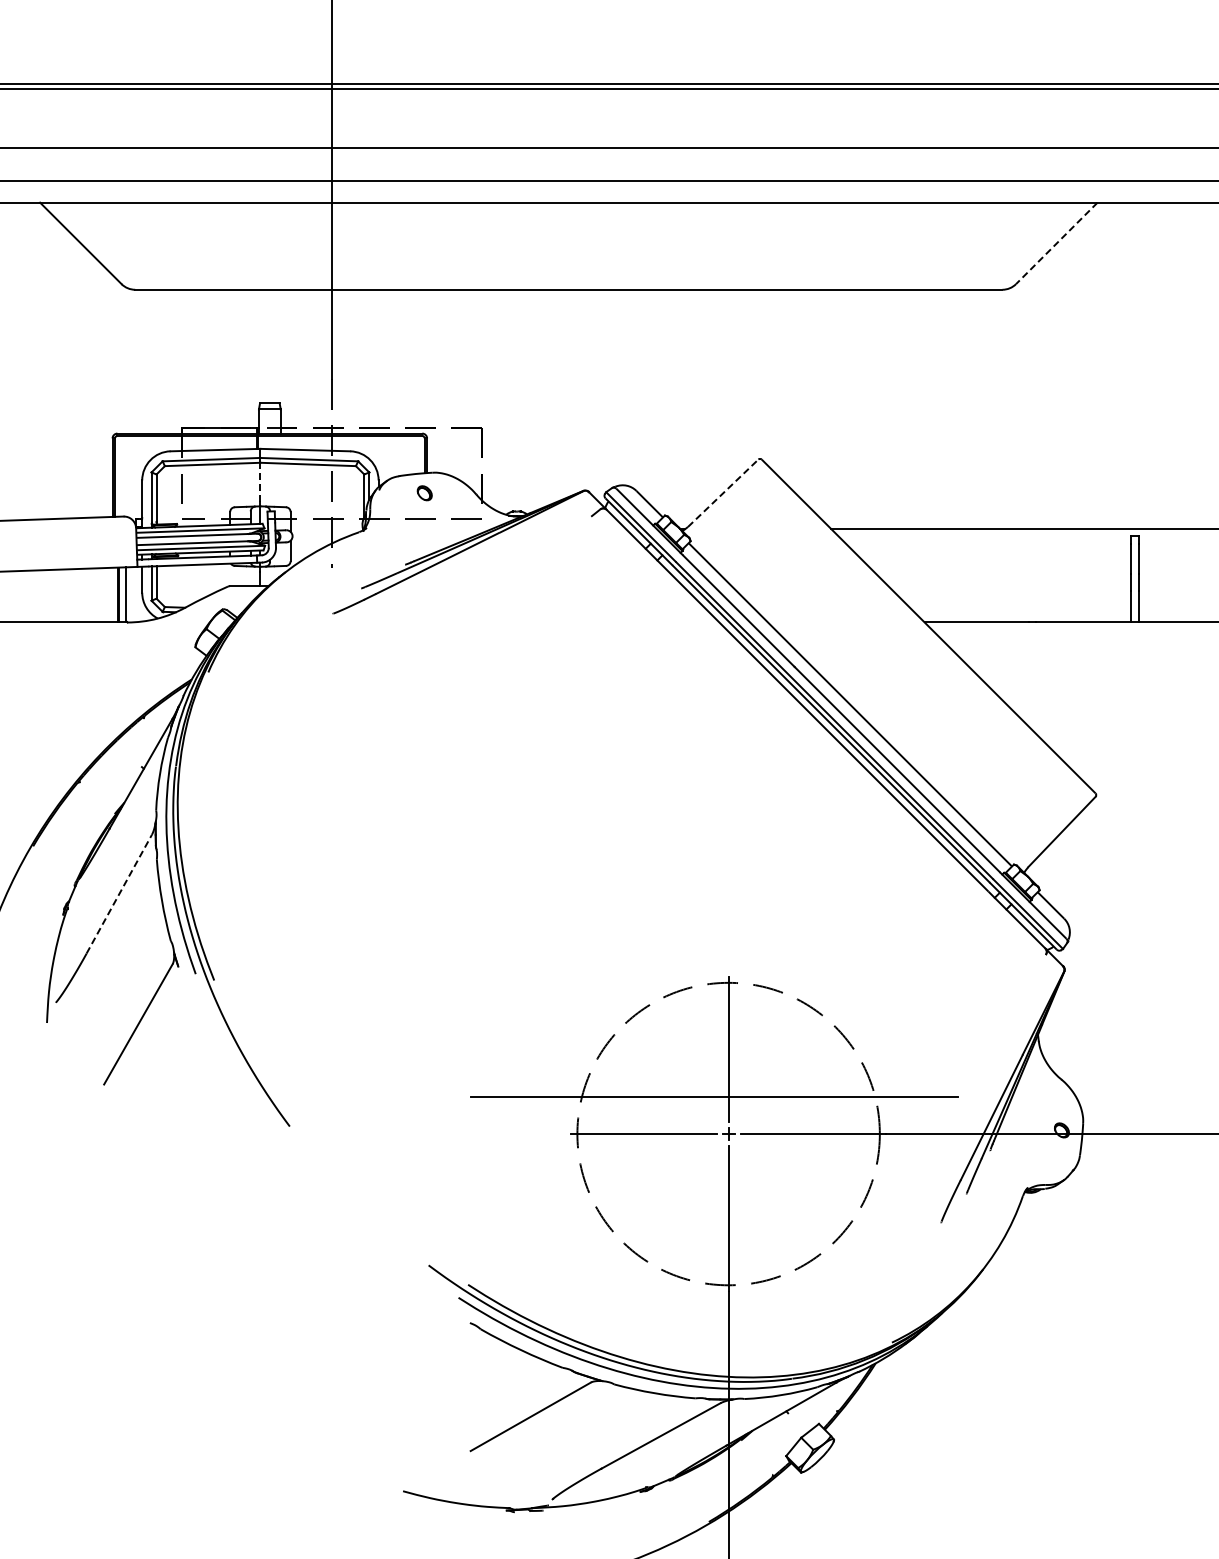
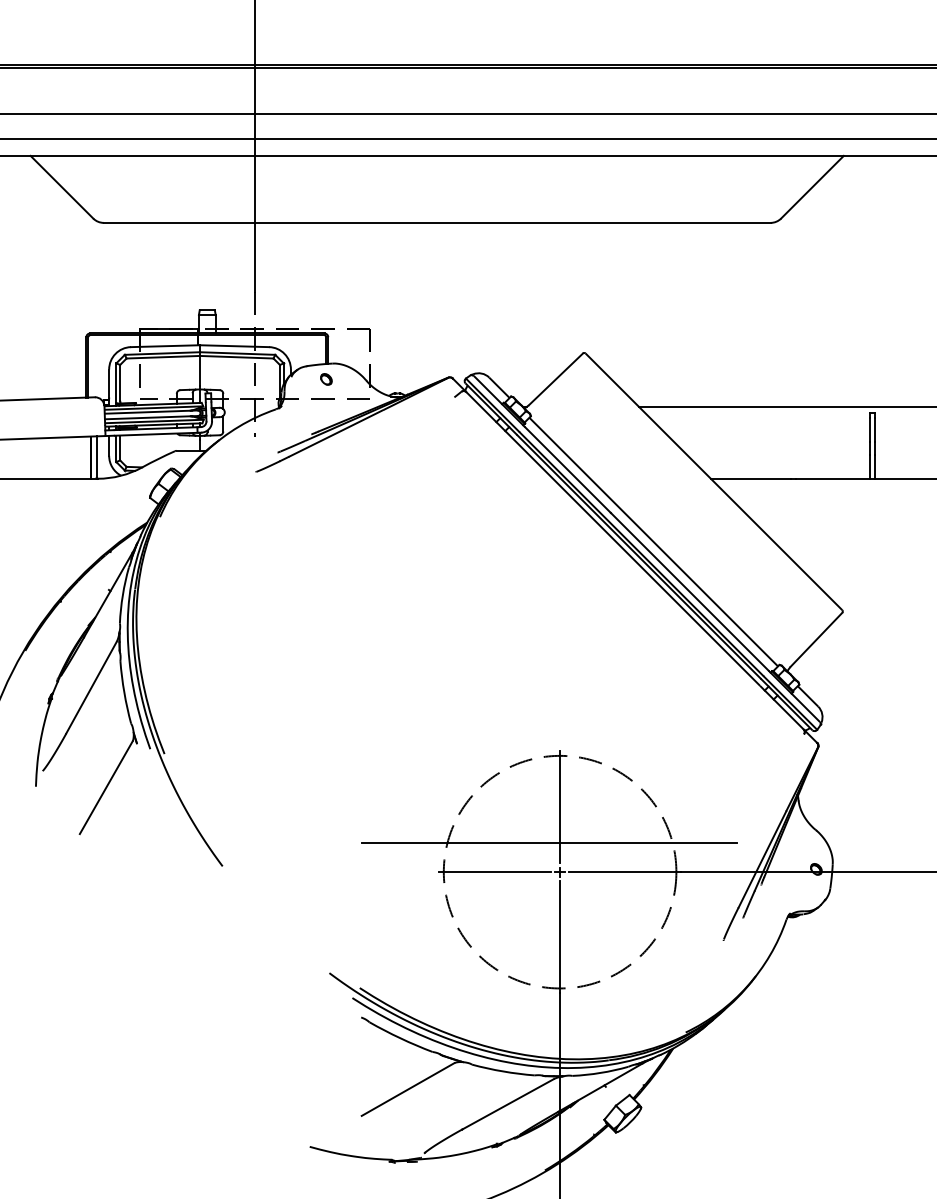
line: (1056, 243) -> (812, 187), dashed -> solid
line: (260, 481) -> (200, 370), dashed -> solid
line: (723, 493) -> (556, 379), dashed -> solid
line: (119, 894) -> (91, 687), dashed -> solid

